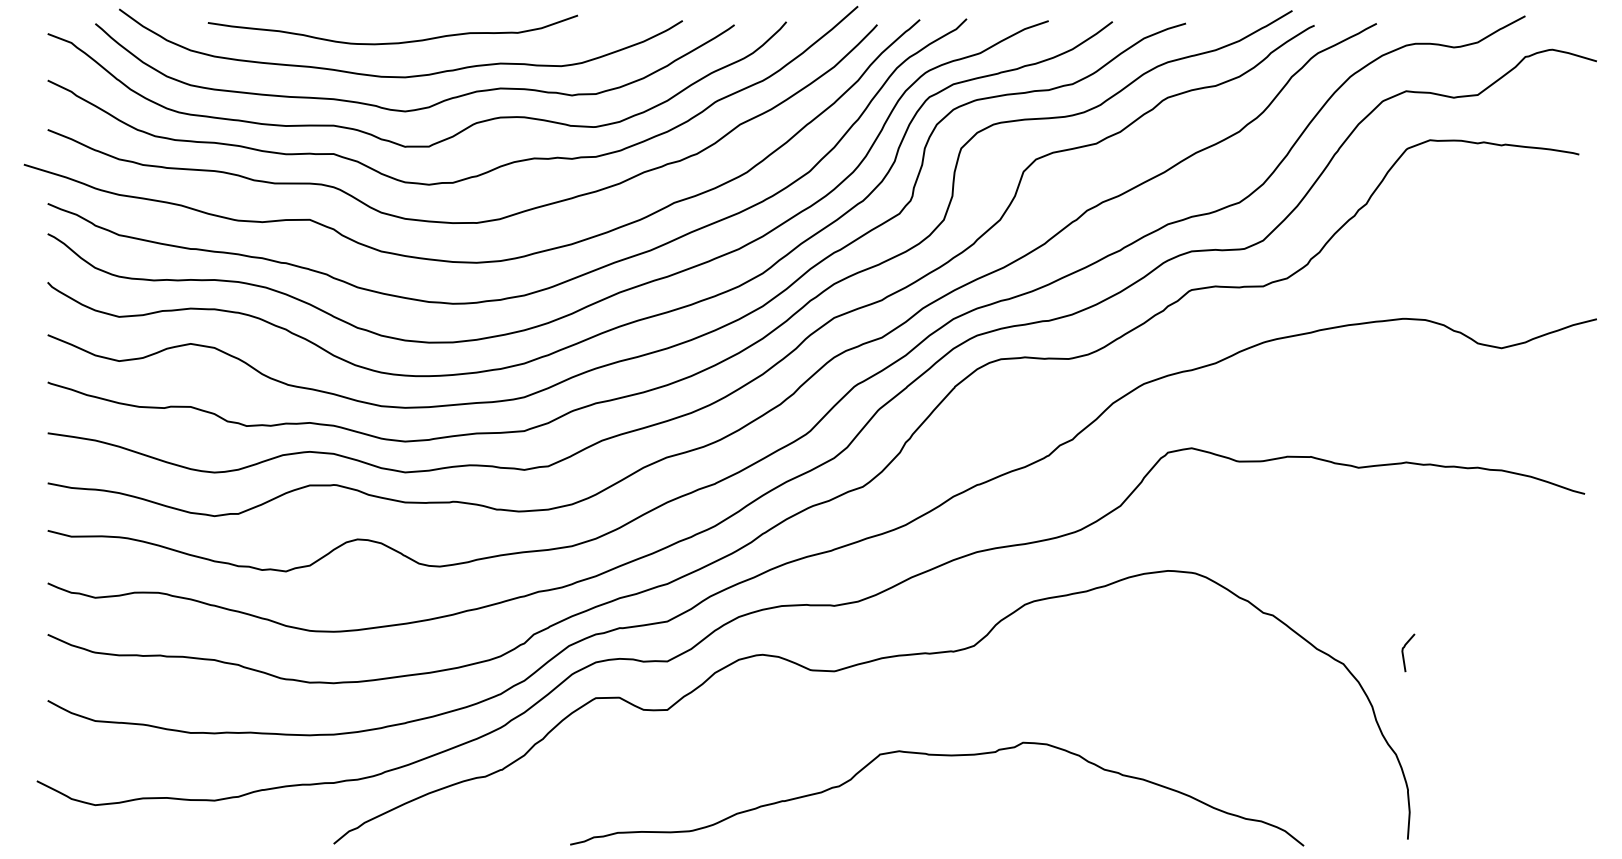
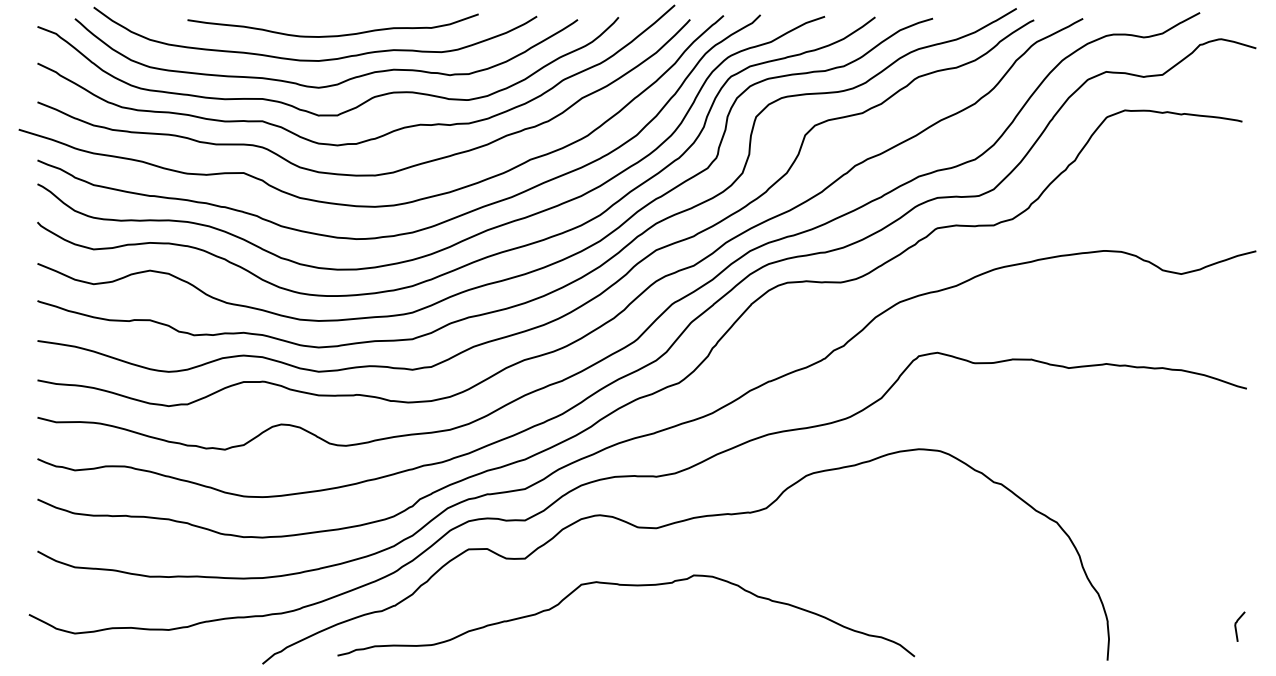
curve: (392, 42) -> (332, 35), moved
curve: (1403, 652) -> (1236, 626), moved
curve: (941, 756) -> (629, 586), moved

